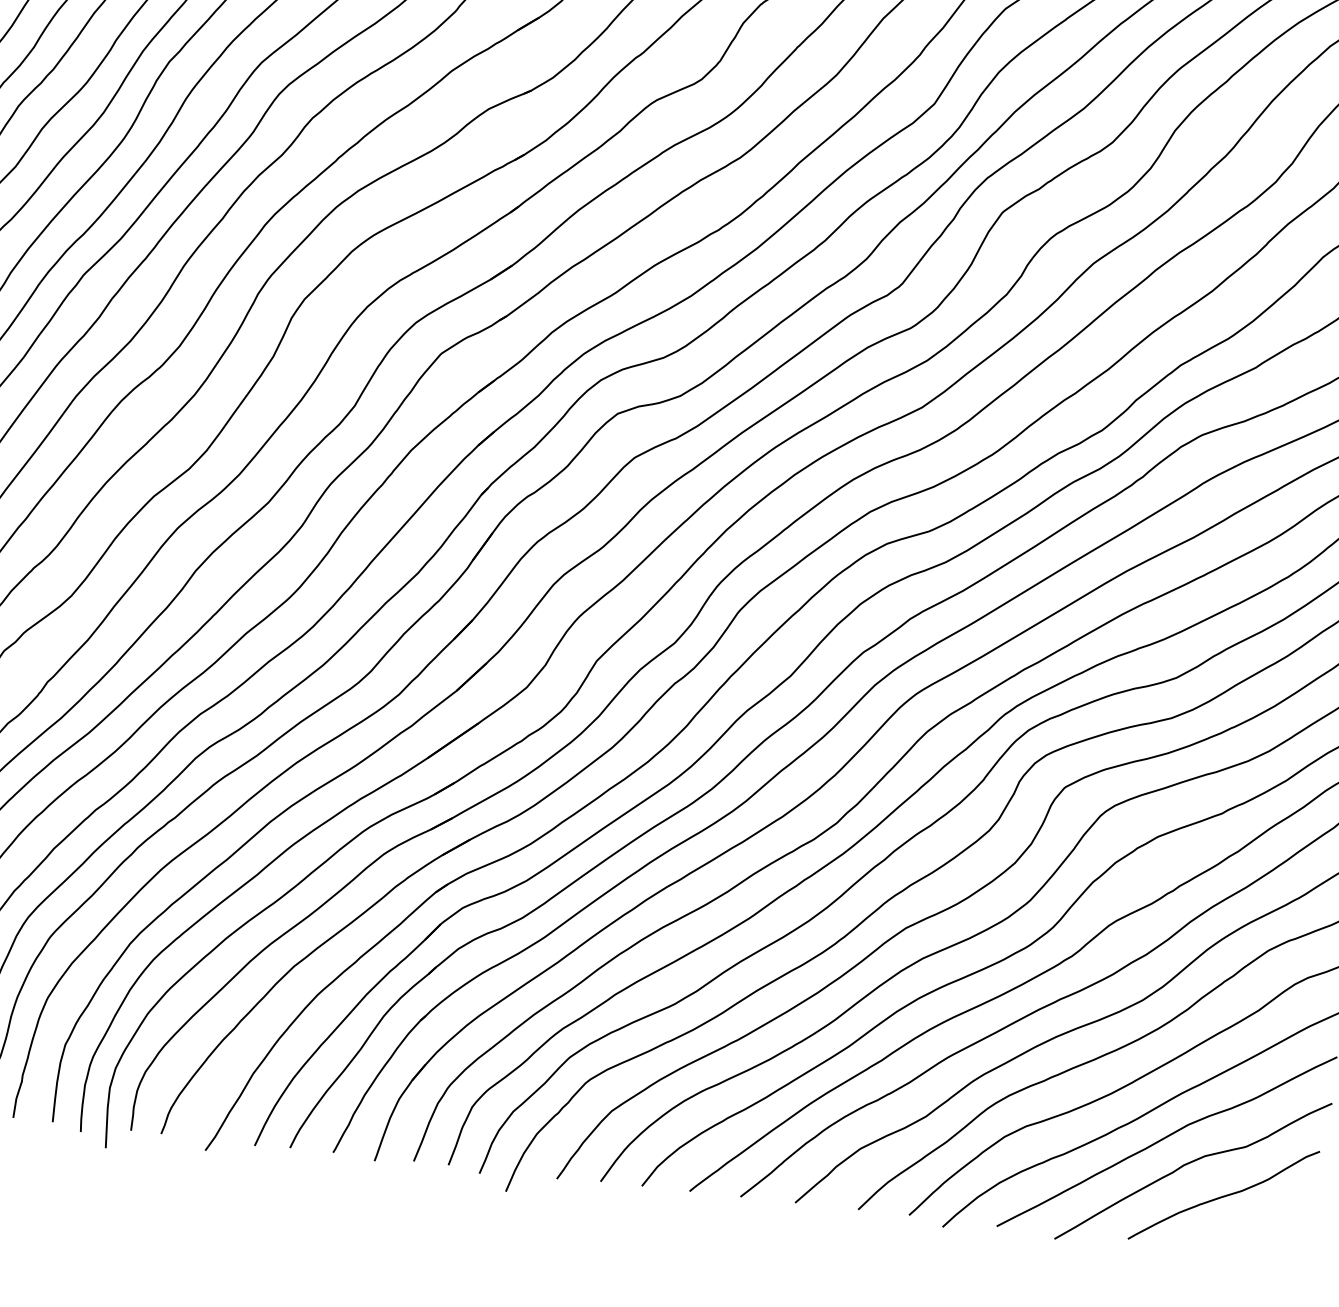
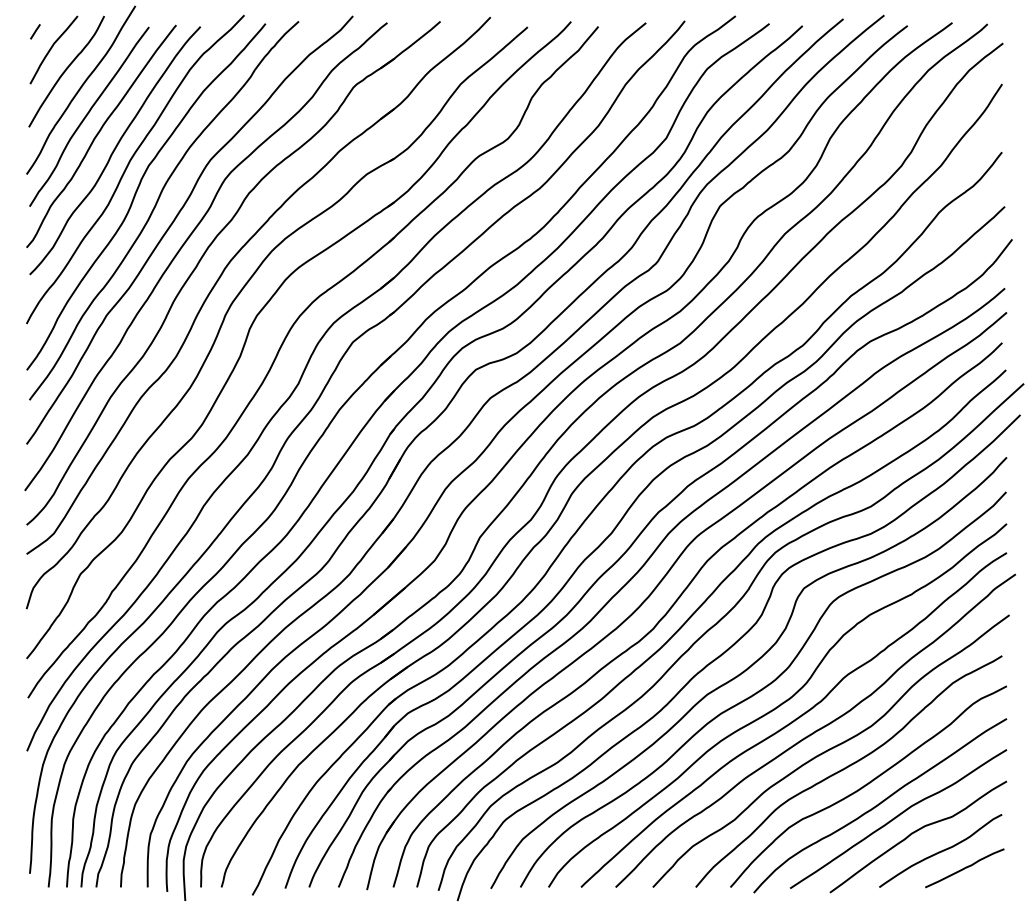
curve: (1256, 1224) -> (964, 868), added

